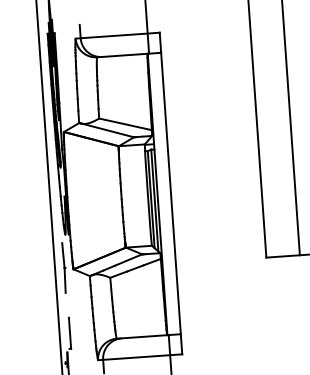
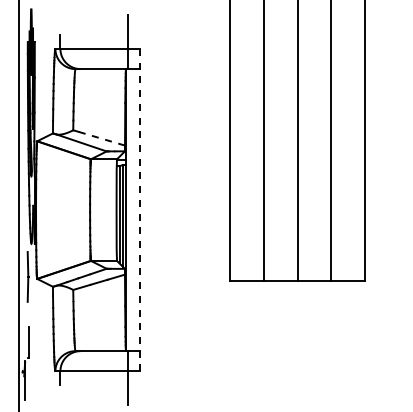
line: (127, 124) -> (101, 138), solid -> dashed
line: (170, 193) -> (139, 210), solid -> dashed

